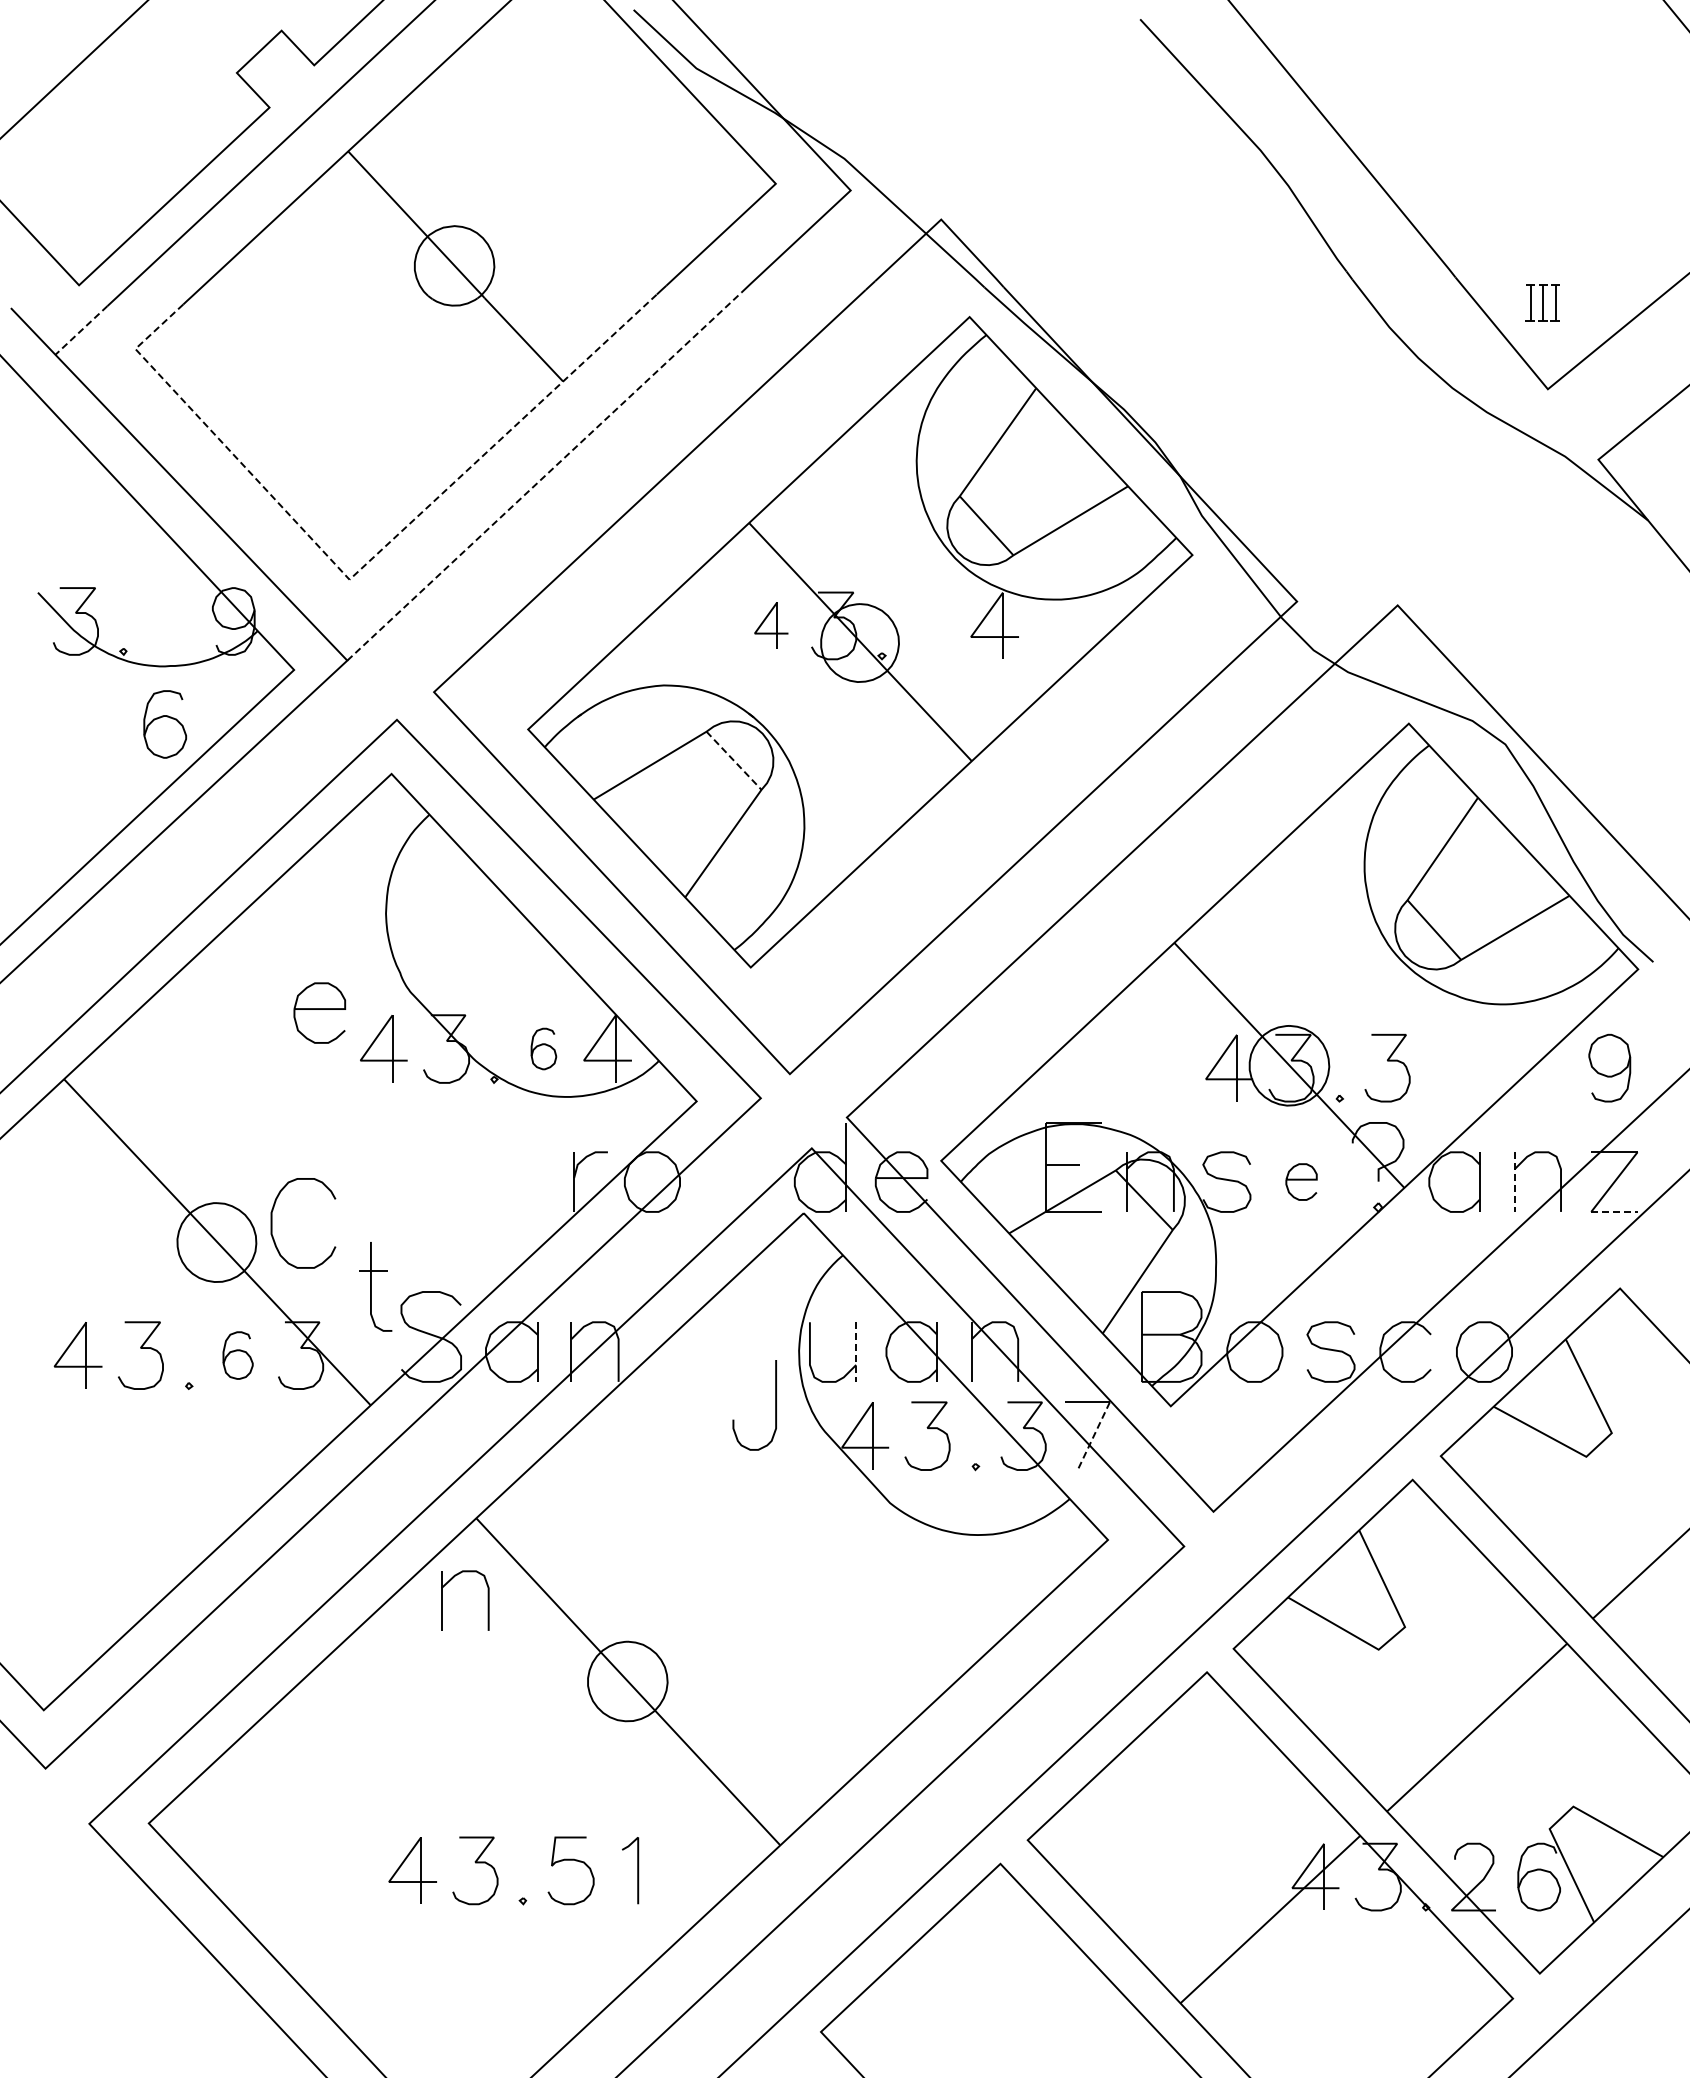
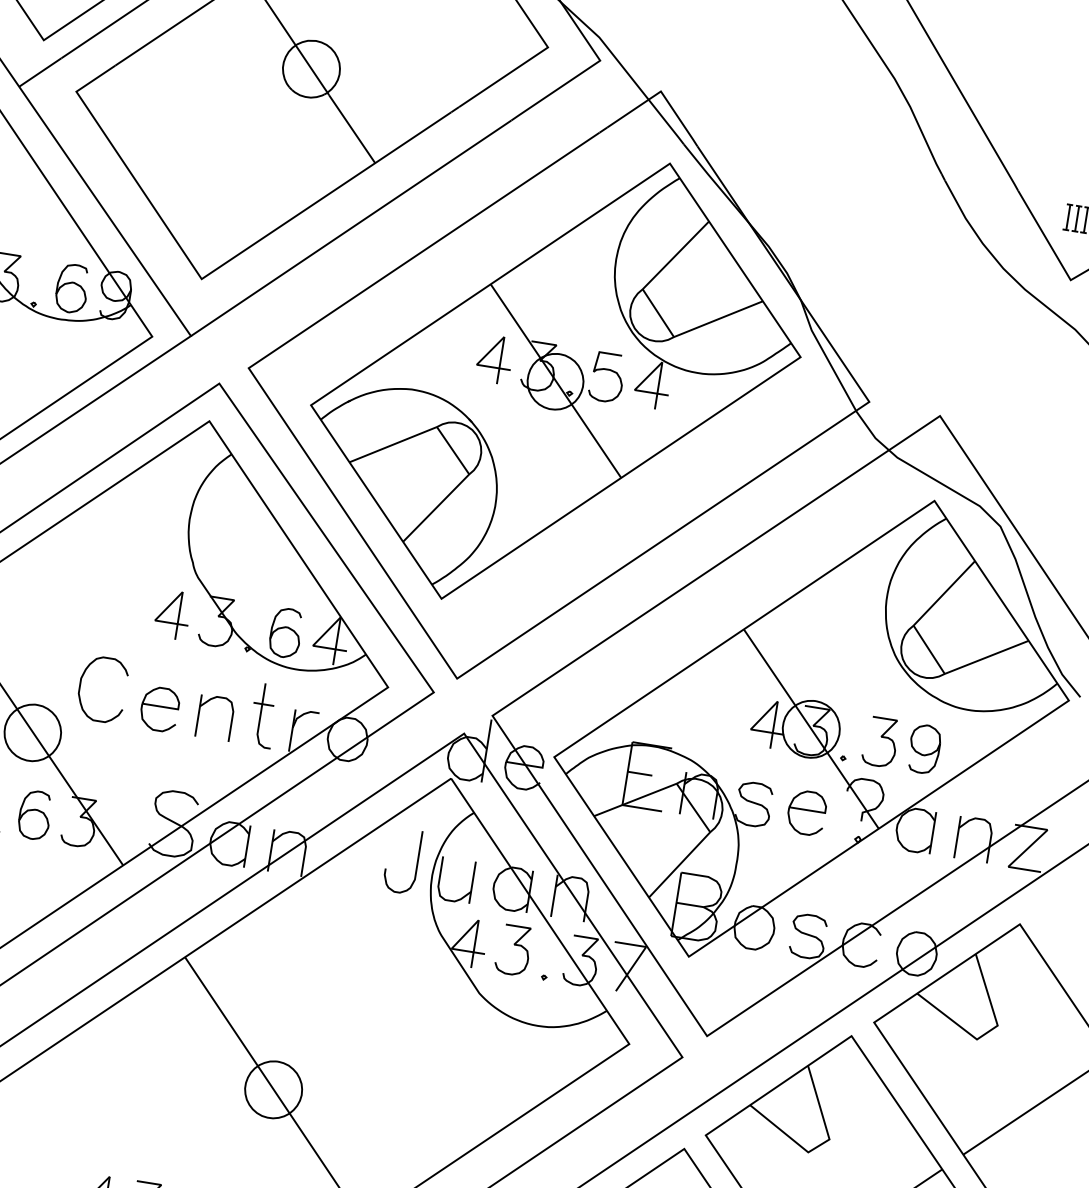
line: (80, 331) -> (39, 73), dashed -> solid
line: (544, 476) -> (351, 228), dashed -> solid
line: (363, 566) -> (213, 271), dashed -> solid
curve: (934, 616) -> (611, 371), added
part: (771, 625) -> (494, 359), size x1.43
part: (164, 724) -> (71, 288), moved
line: (734, 761) -> (453, 451), dashed -> solid
part: (319, 1012) -> (159, 708), moved
part: (543, 1048) -> (285, 632), size x1.67
part: (1609, 1067) -> (924, 748), moved
part: (1301, 1181) -> (806, 812), size x1.67
line: (1514, 1182) -> (957, 837), dashed -> solid
line: (1614, 1211) -> (1024, 869), dashed -> solid
curve: (272, 1223) -> (80, 686), moved
part: (375, 1286) -> (263, 715), moved
line: (856, 1353) -> (472, 883), dashed -> solid
part: (237, 1355) -> (34, 815), size x1.43
curve: (775, 1405) -> (417, 863), moved
line: (1093, 1437) -> (630, 970), dashed -> solid
part: (487, 1600) -> (231, 720), moved

